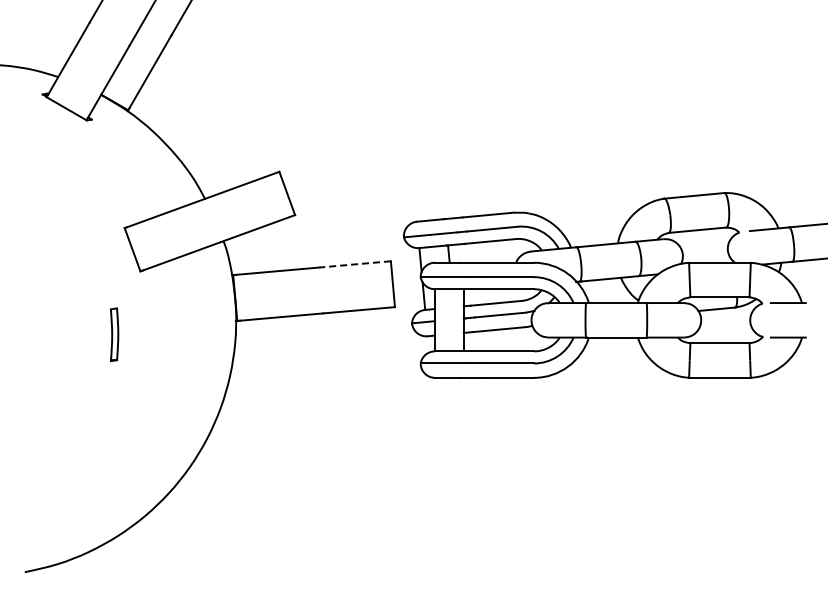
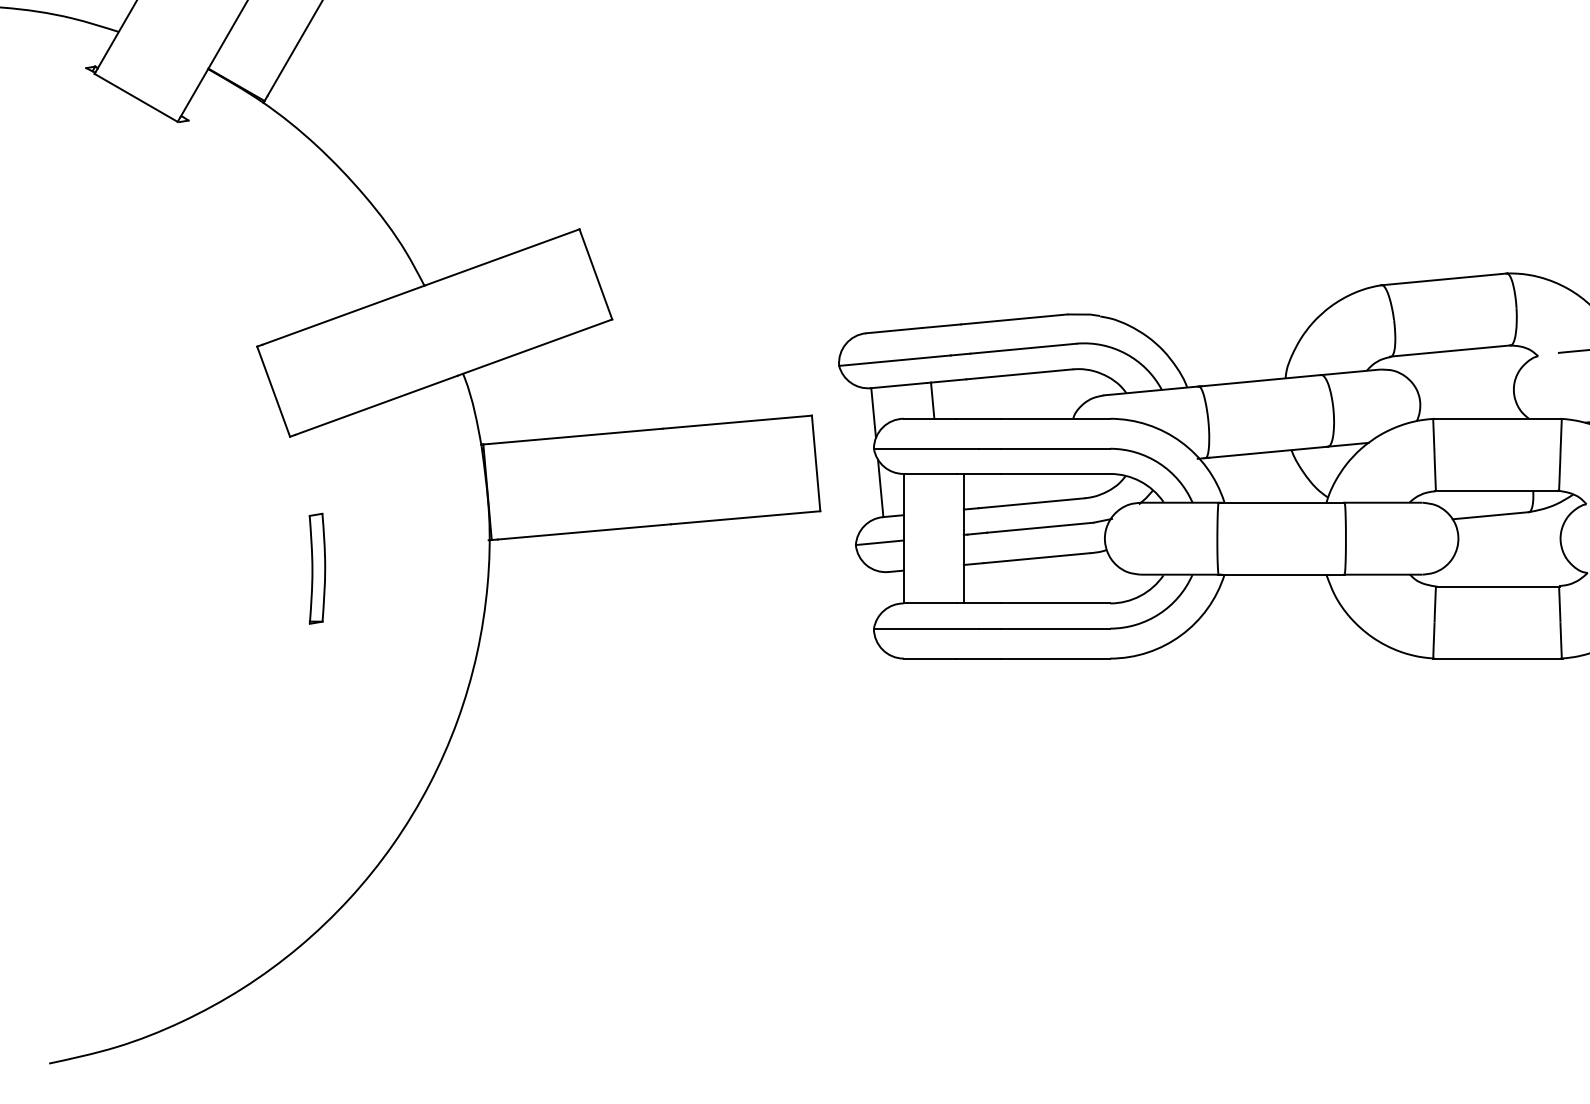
line: (355, 264) -> (738, 422), dashed -> solid
part: (114, 334) -> (317, 568), moved

